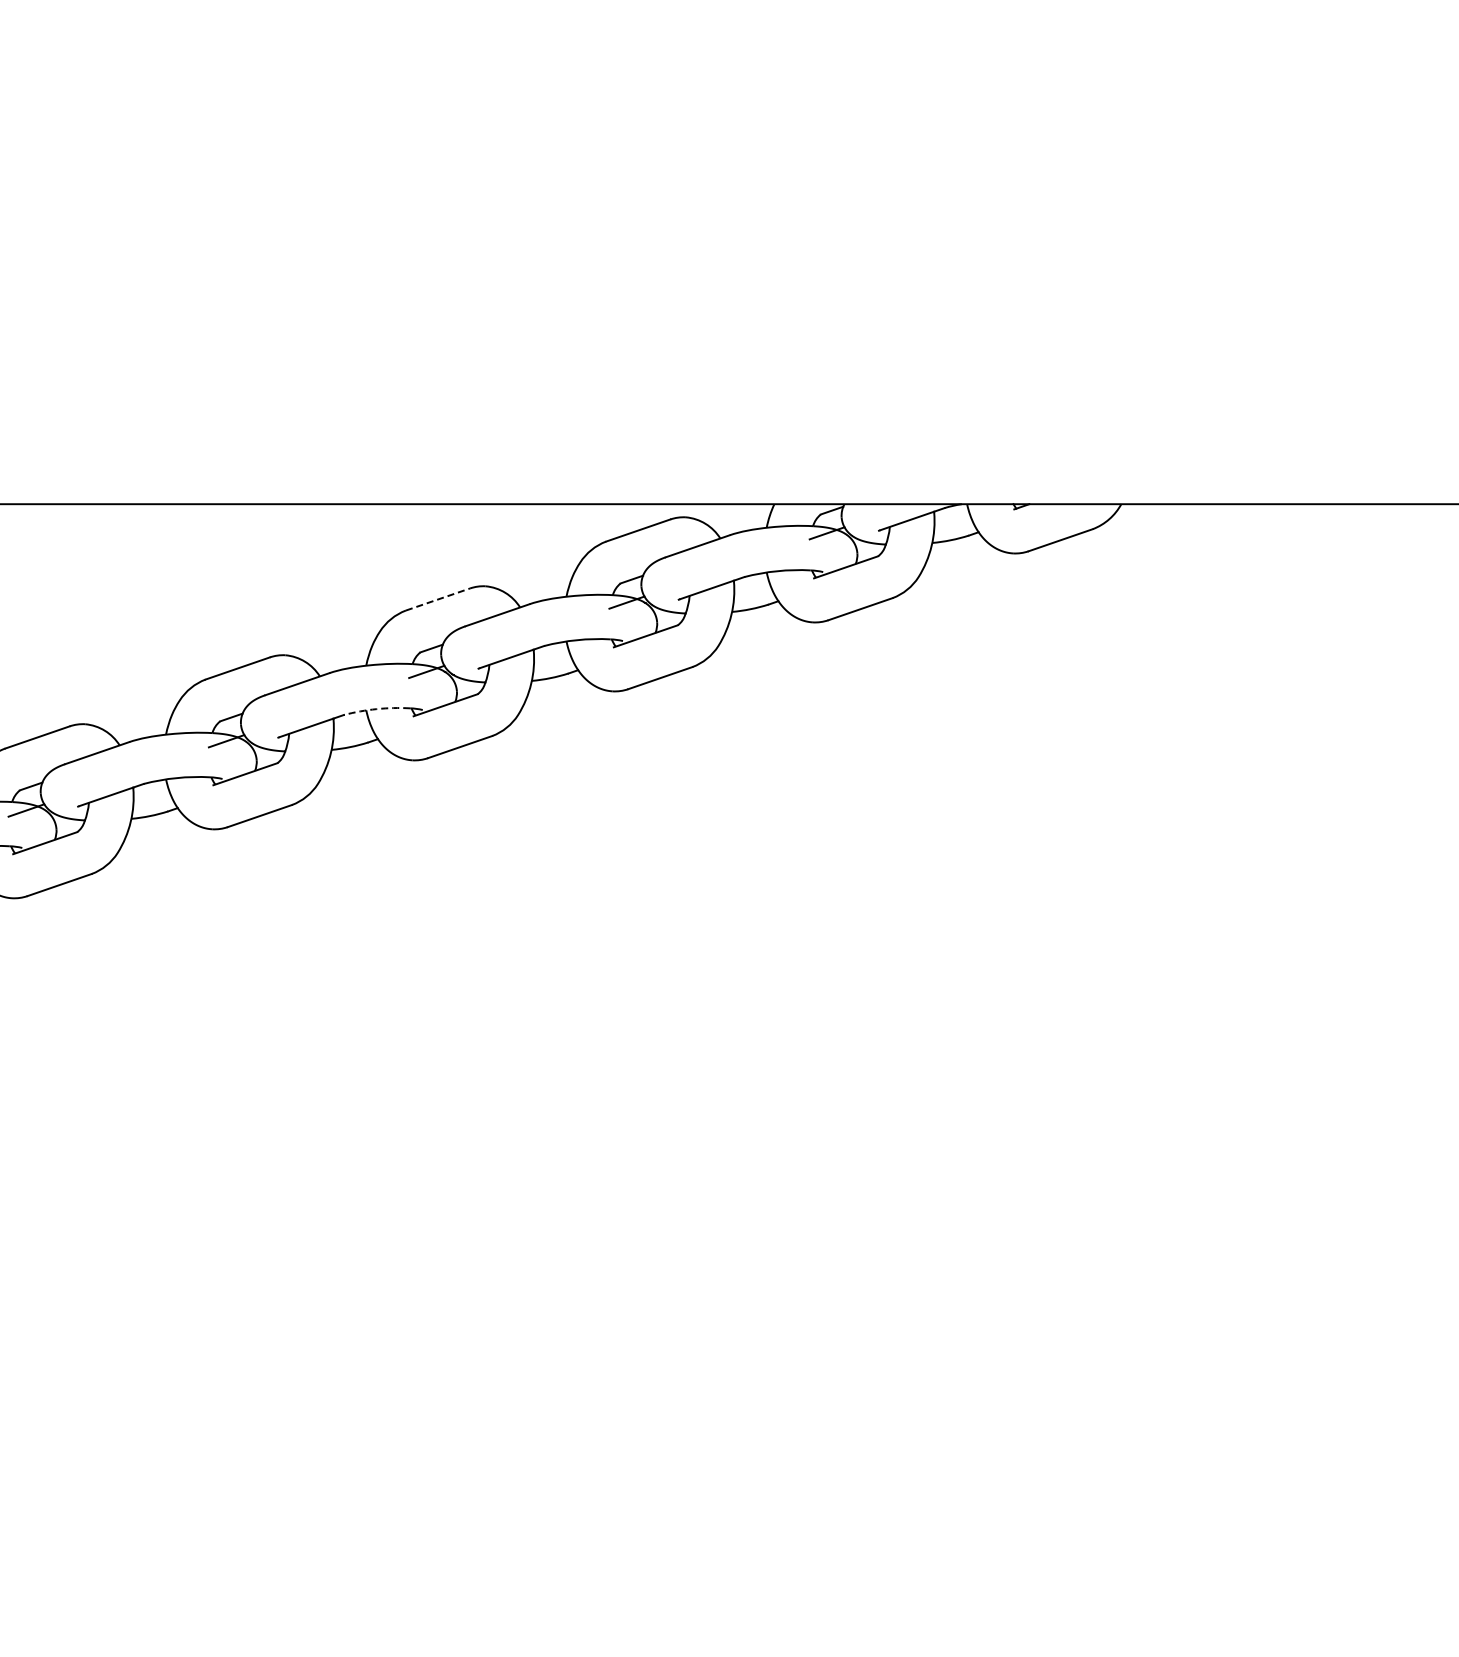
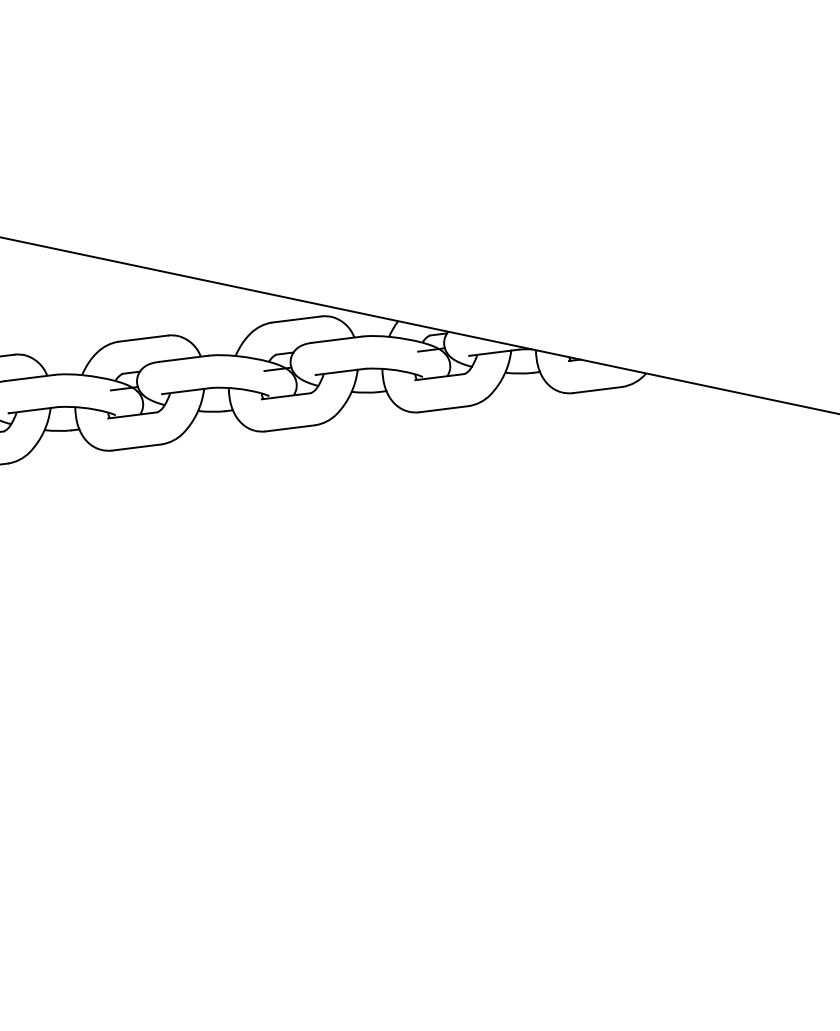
line: (438, 599) -> (143, 338), dashed -> solid
arc: (376, 709) -> (82, 408), dashed -> solid

